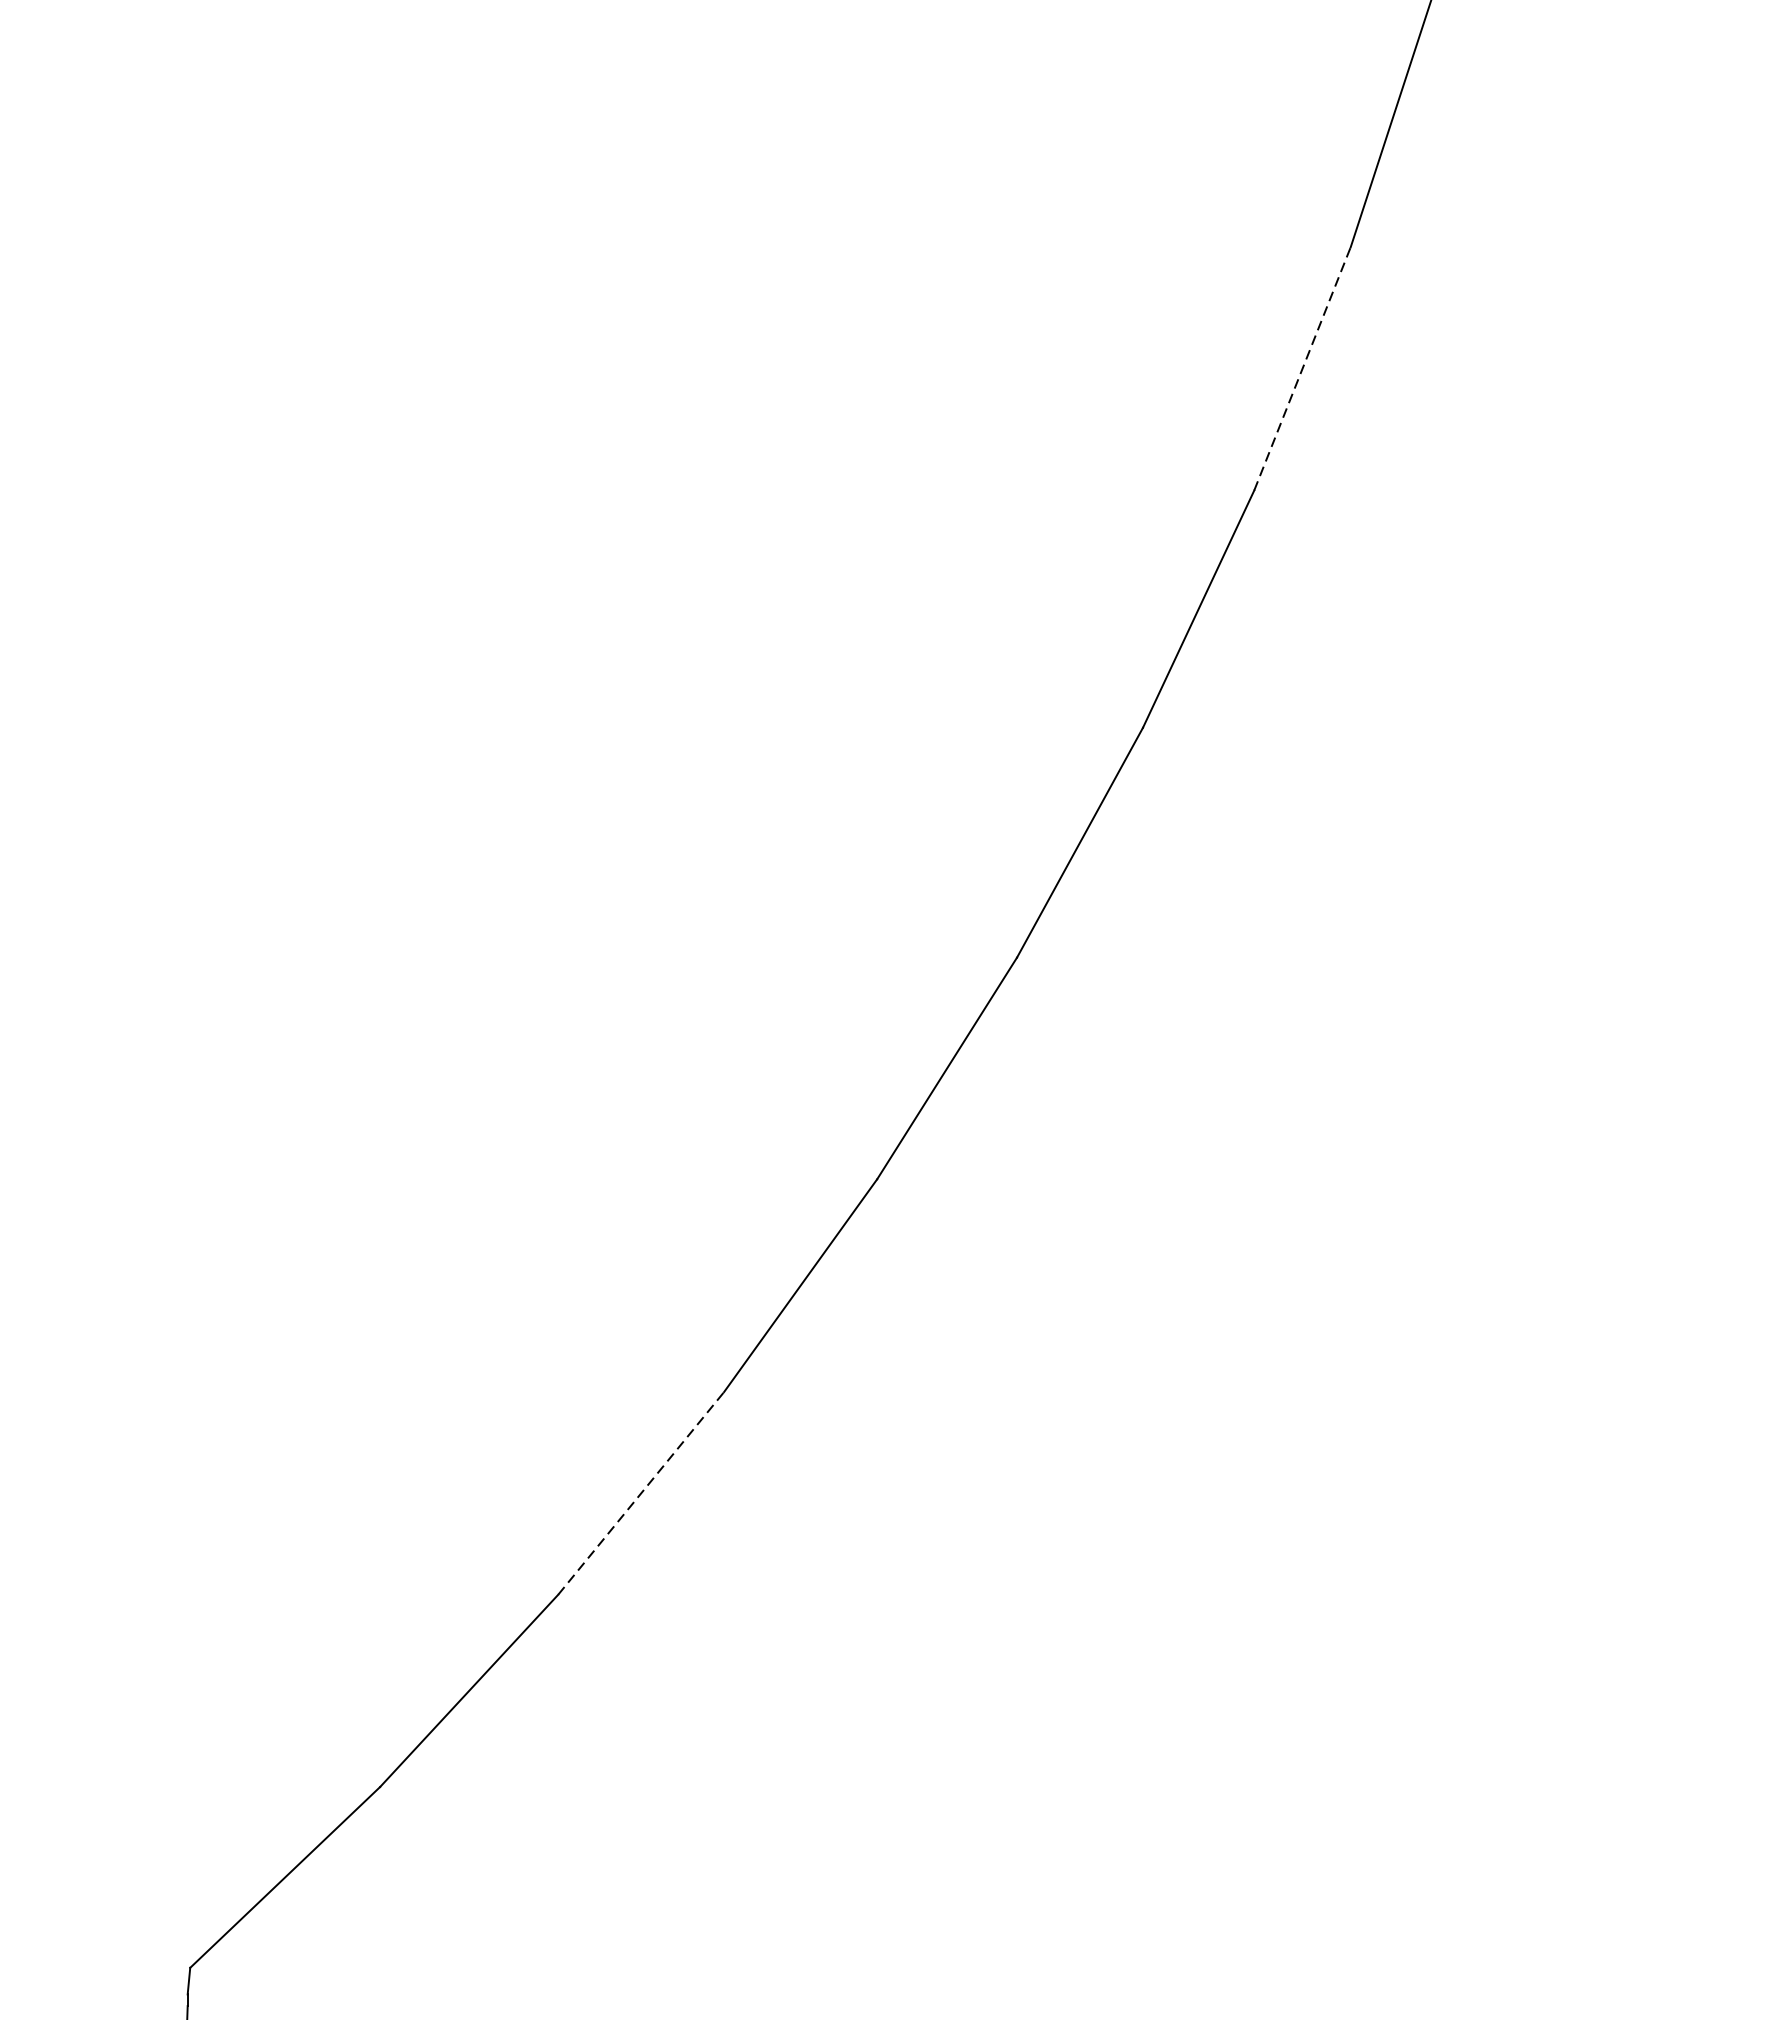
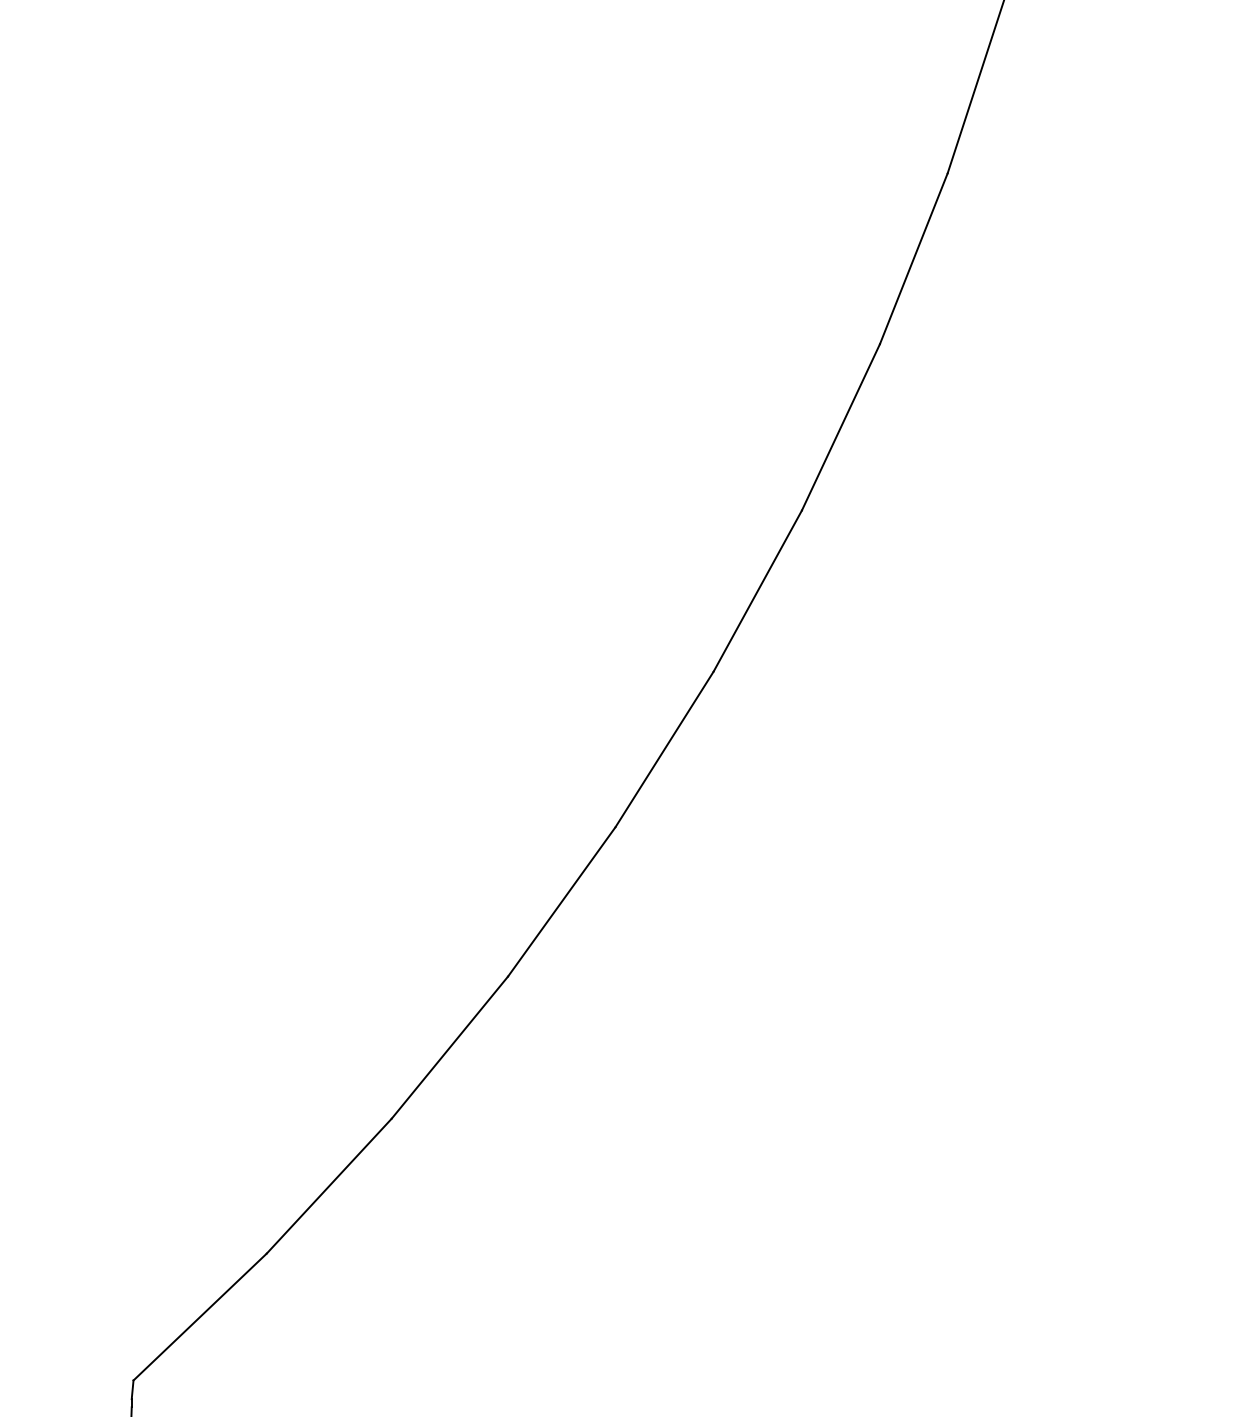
line: (1302, 368) -> (913, 258), dashed -> solid
line: (640, 1493) -> (449, 1047), dashed -> solid

